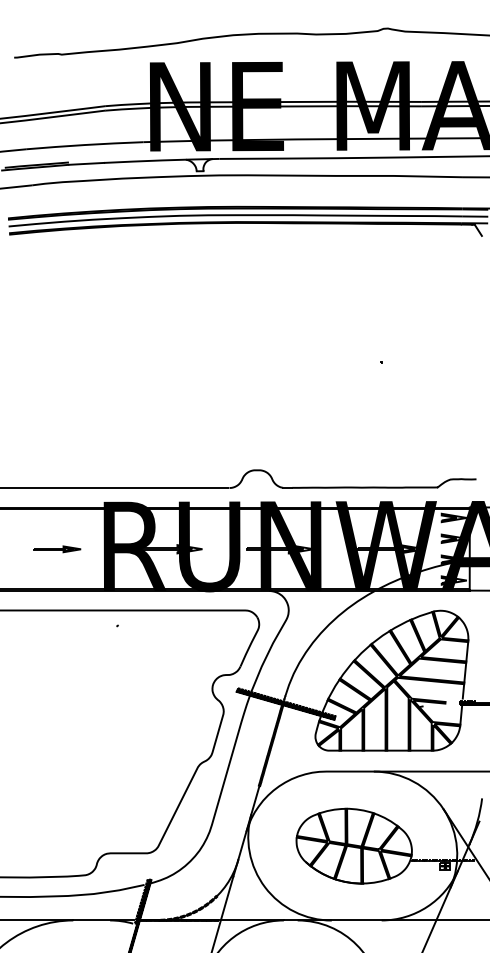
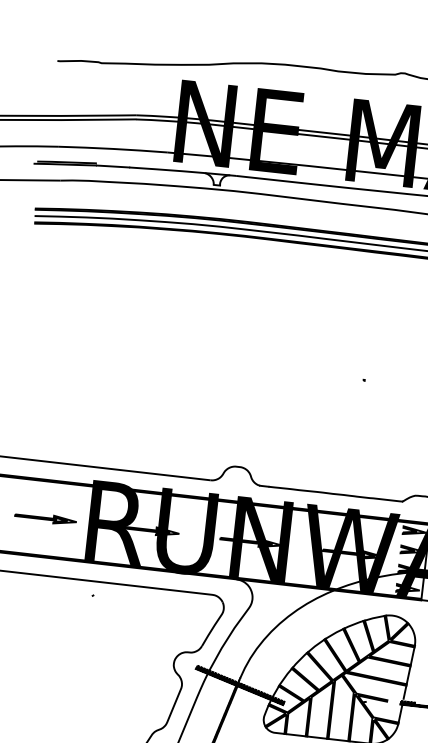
part: (57, 549) -> (45, 518), size x1.43

